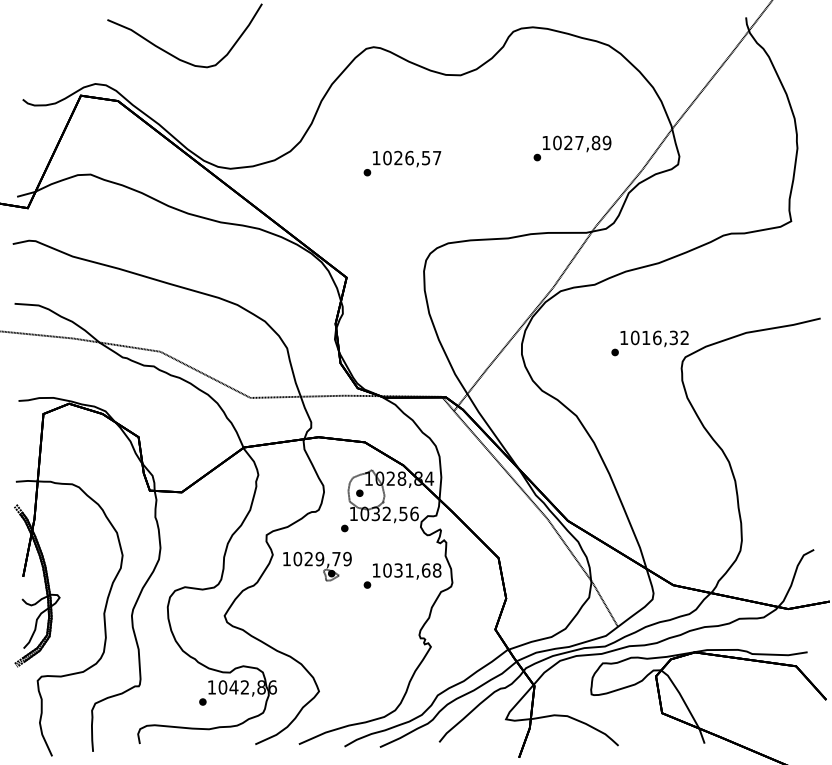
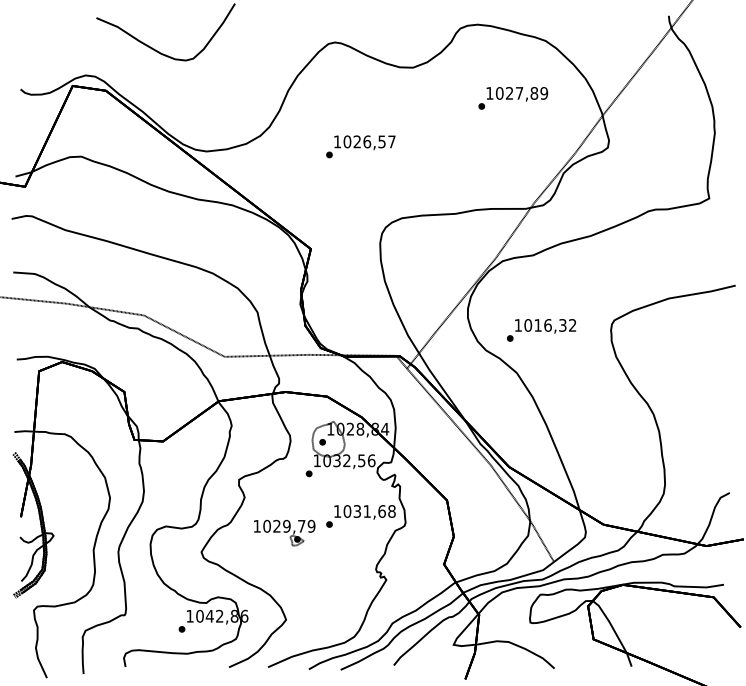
text: (572, 148) -> (513, 98), moved
text: (649, 343) -> (541, 330), moved
part: (317, 566) -> (284, 532), moved

